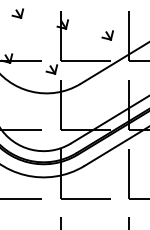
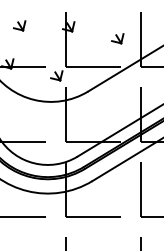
part: (17, 13) -> (19, 25), moved

